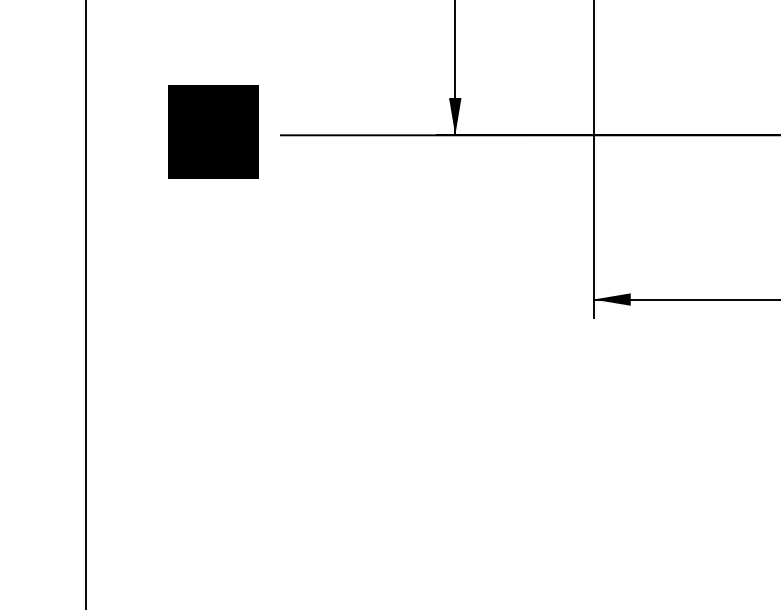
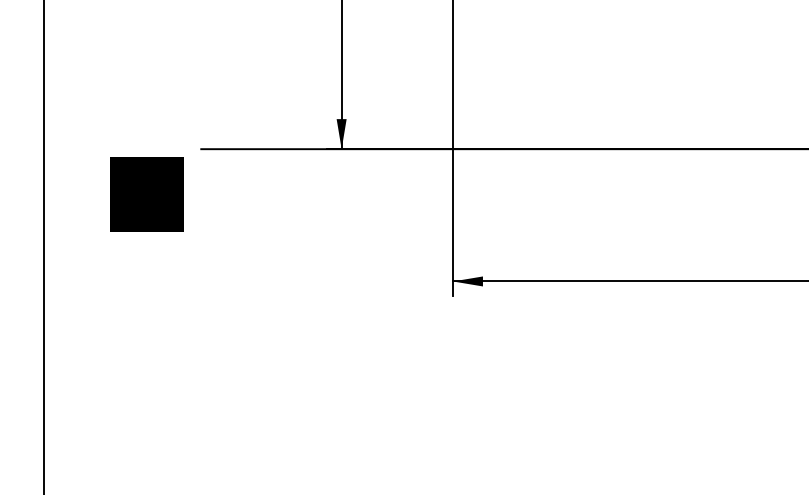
text: (212, 131) -> (146, 194), moved

